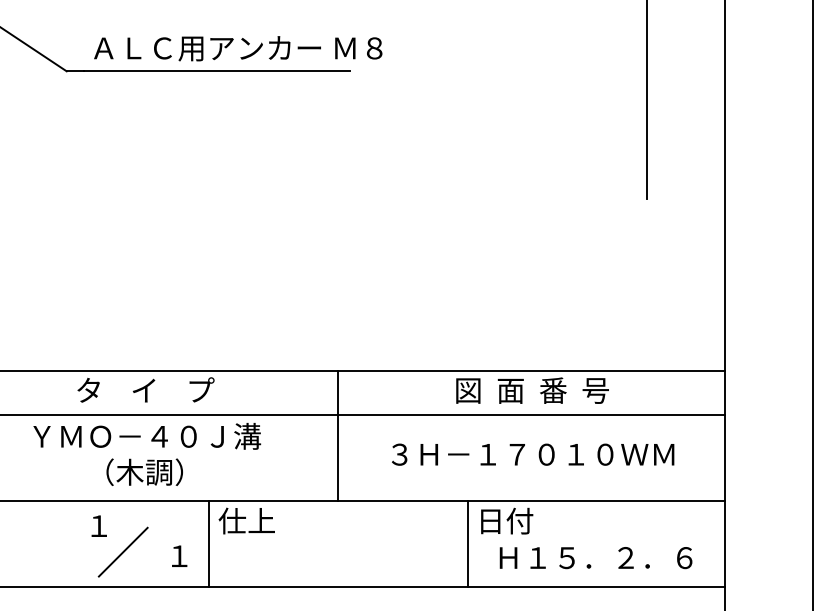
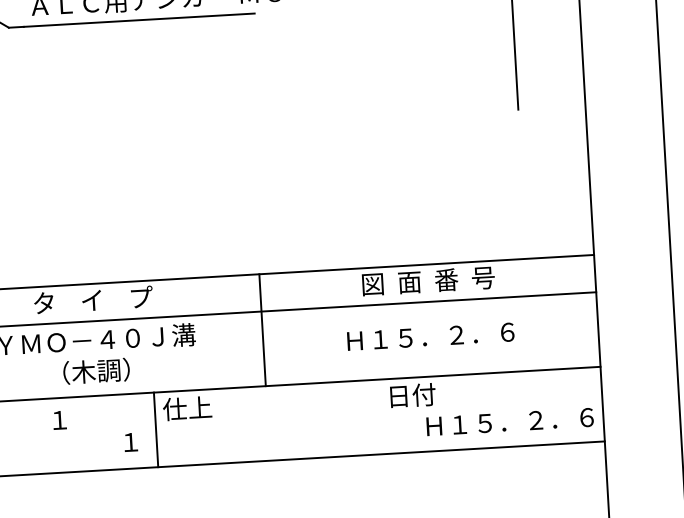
text: (533, 454) -> (432, 336), ３Ｈ－１７０１０ＷＭ -> Ｈ１５．２．６
line: (467, 543) -> (379, 416), removed
line: (122, 551) -> (81, 441), removed
text: (595, 558) -> (509, 422), moved

